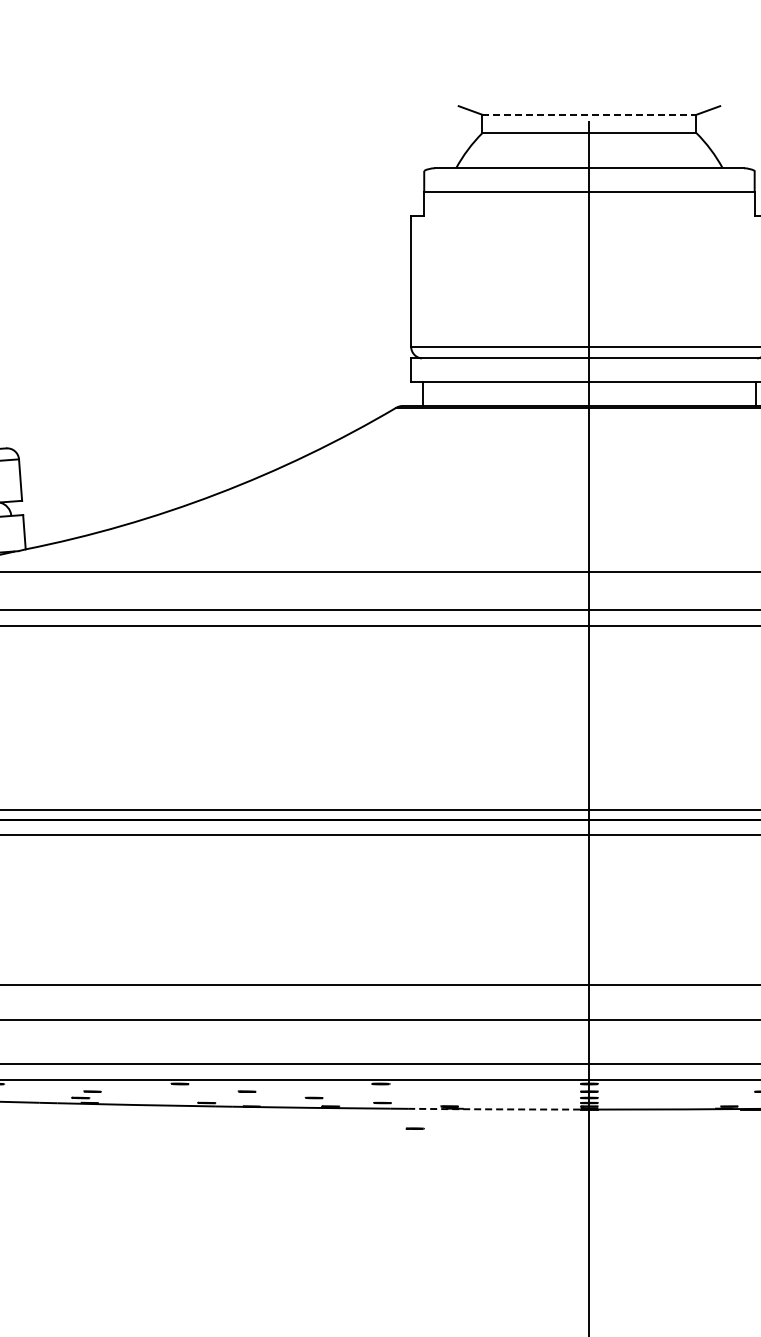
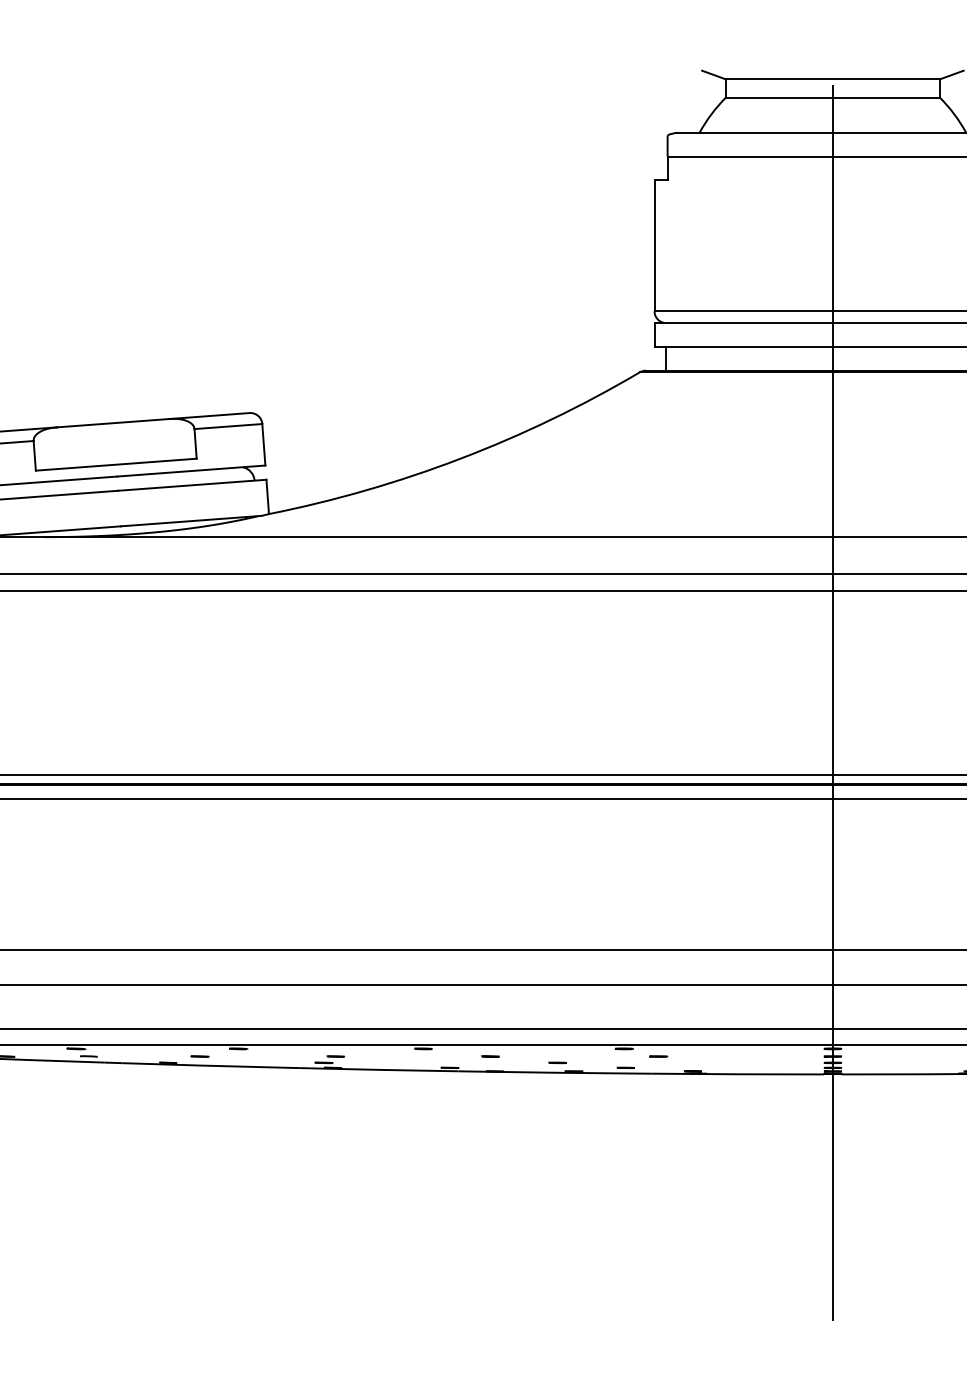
line: (590, 114) -> (833, 79), dashed -> solid
arc: (494, 1109) -> (737, 1074), dashed -> solid
line: (415, 1128) -> (658, 1056), moved

